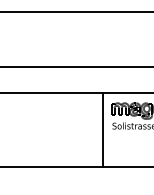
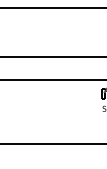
line: (103, 129) -> (94, 111), removed

